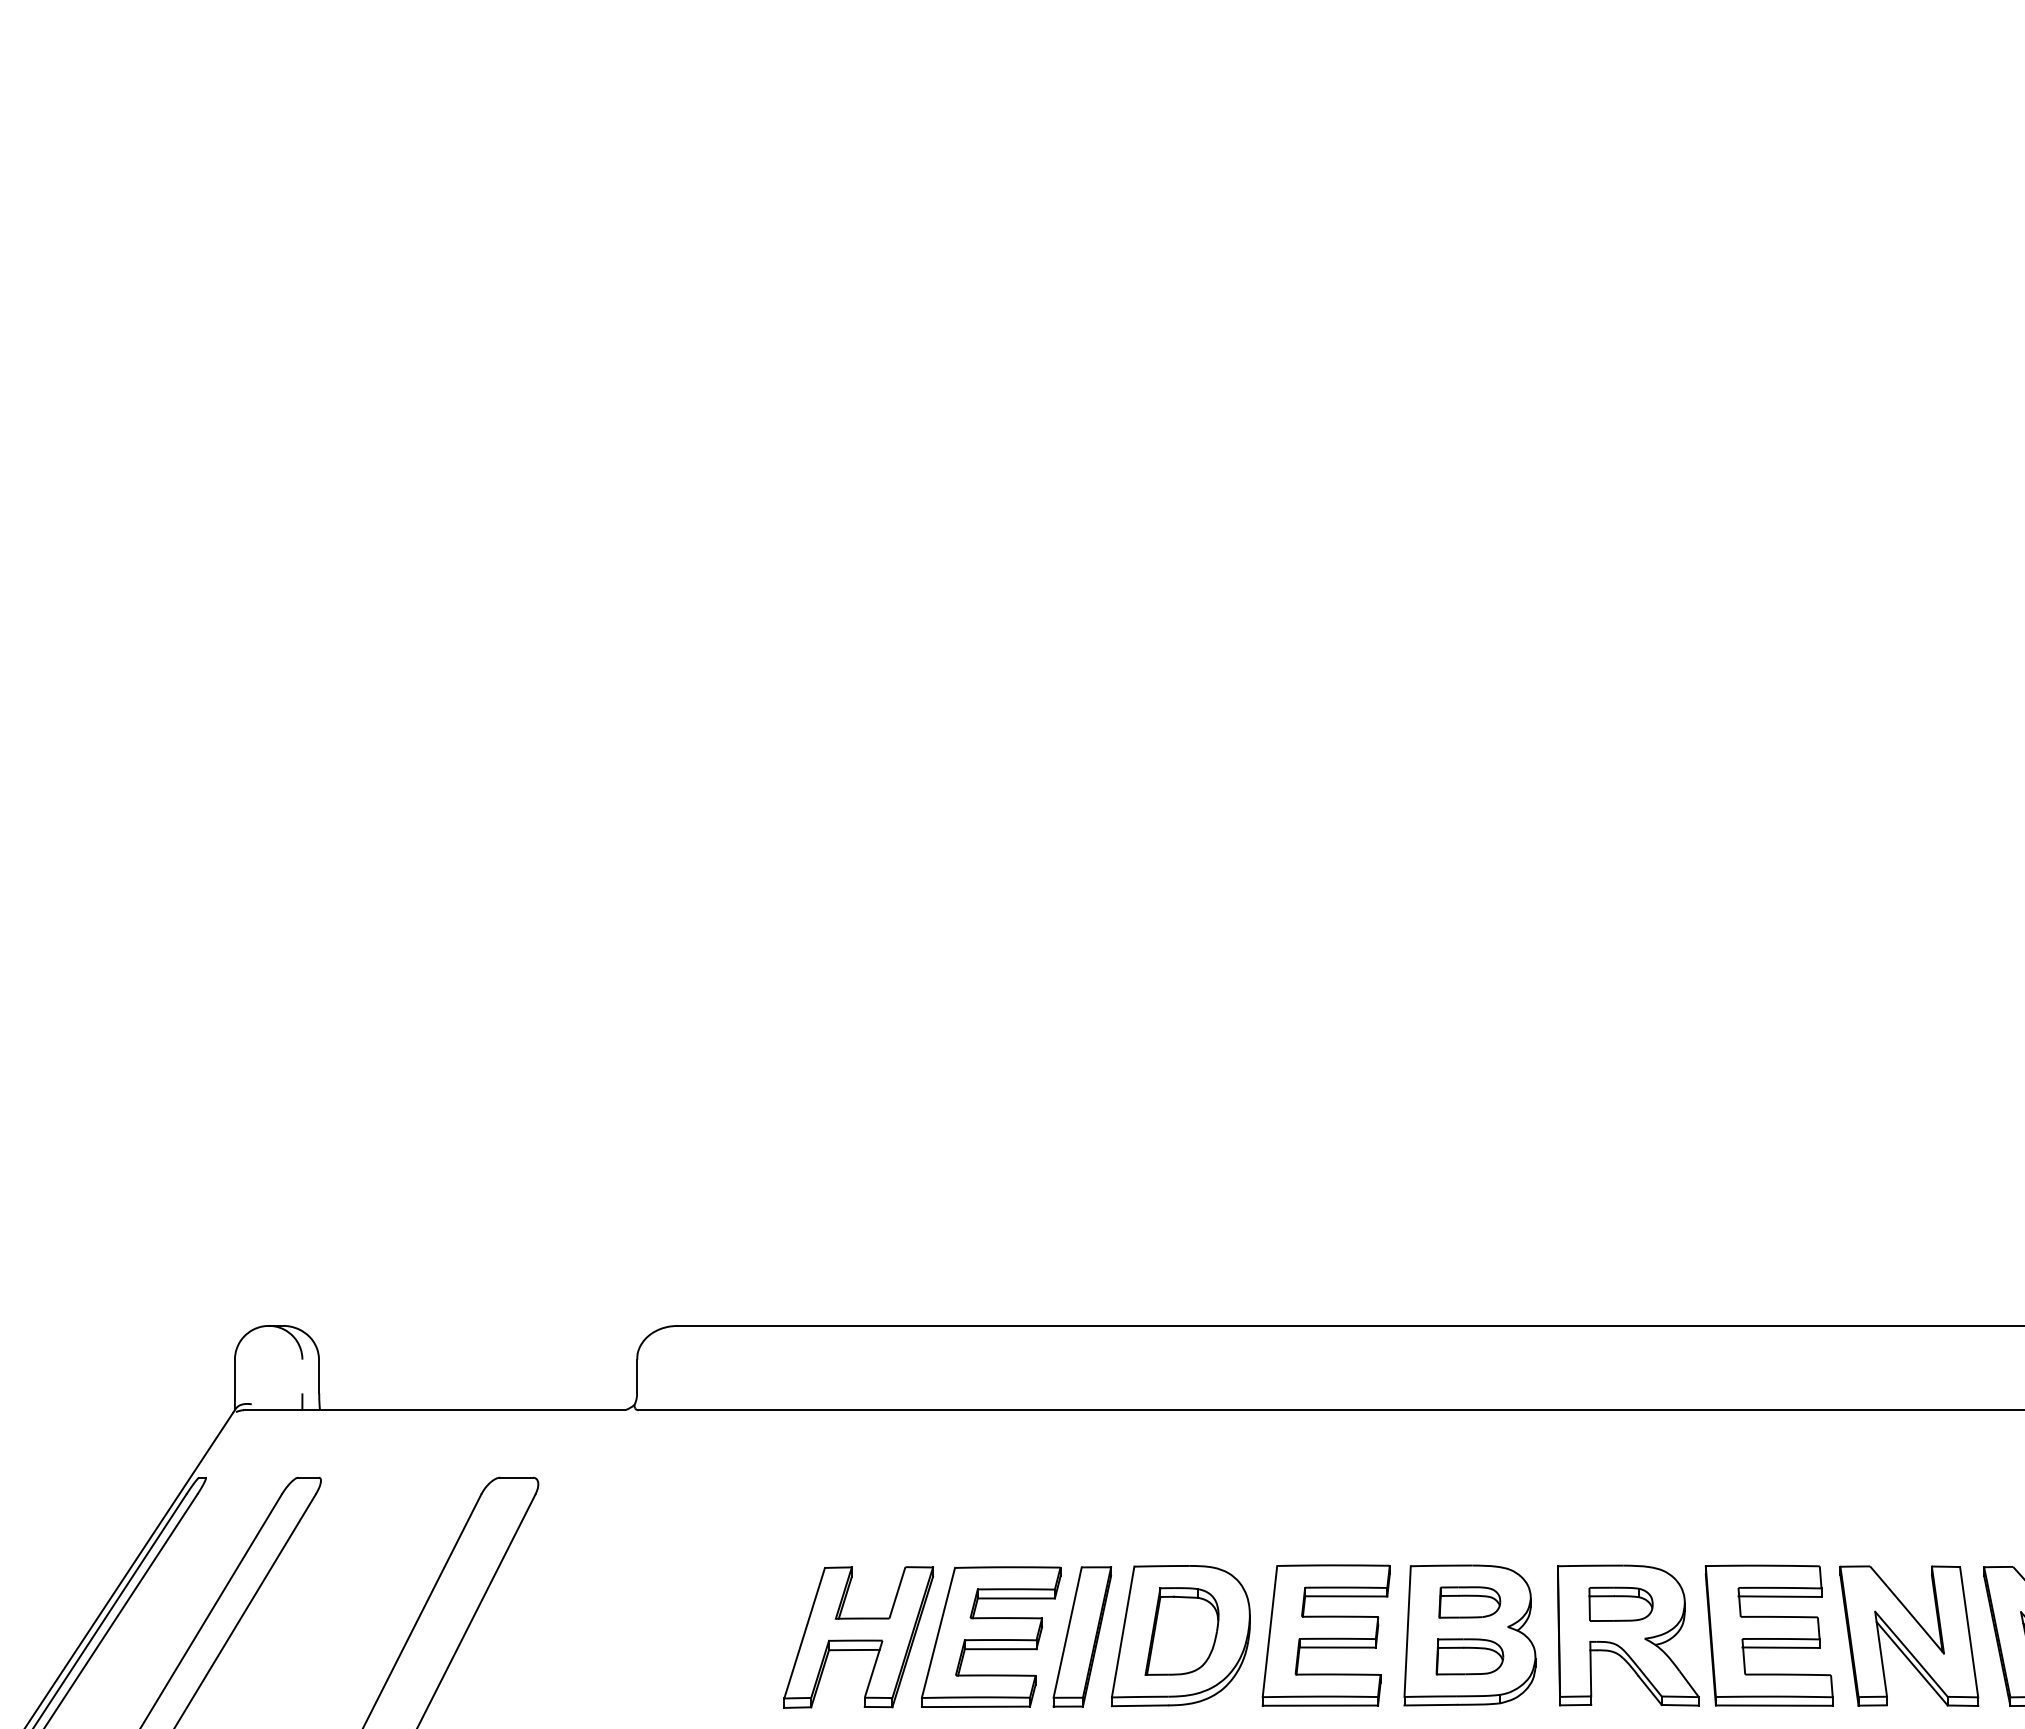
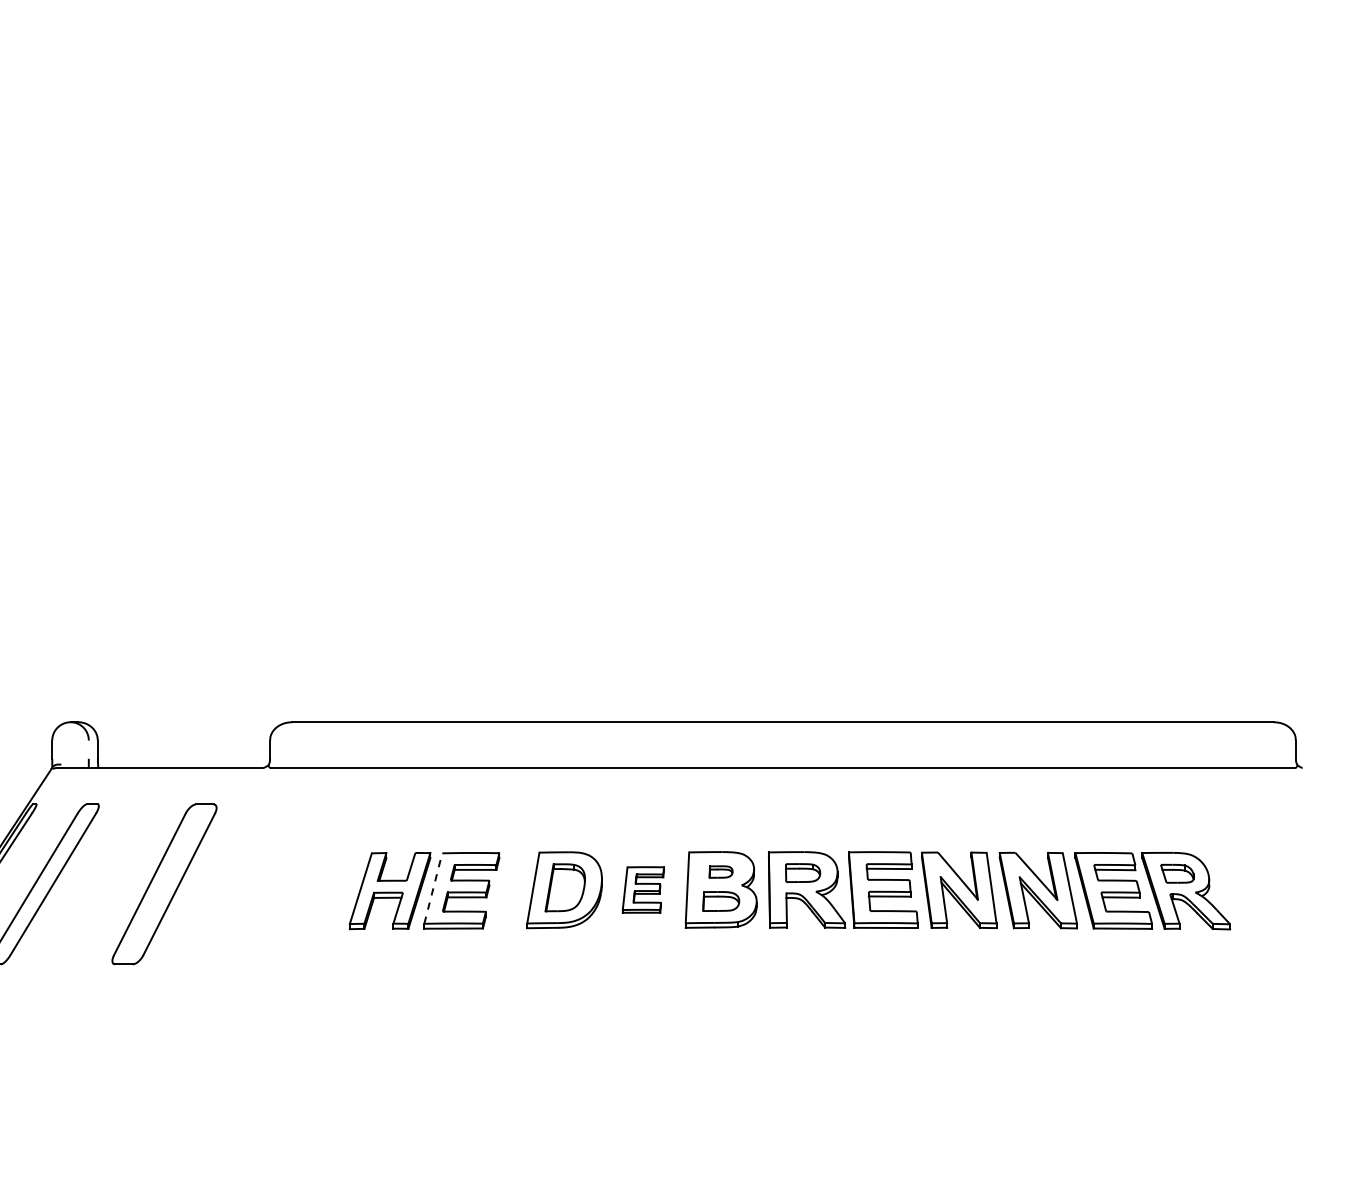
part: (1468, 1601) -> (720, 871), size x0.7
line: (938, 1632) -> (433, 888), solid -> dashed
part: (1326, 1634) -> (643, 889), size x0.6
part: (1080, 1636) -> (510, 890), removed

